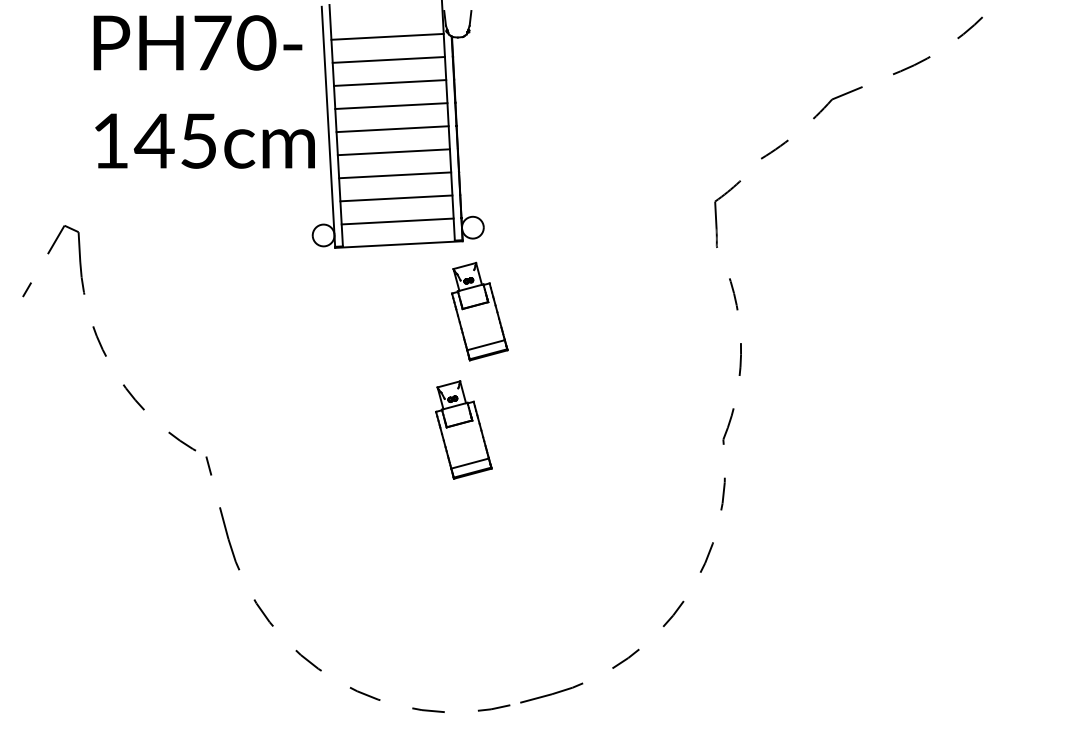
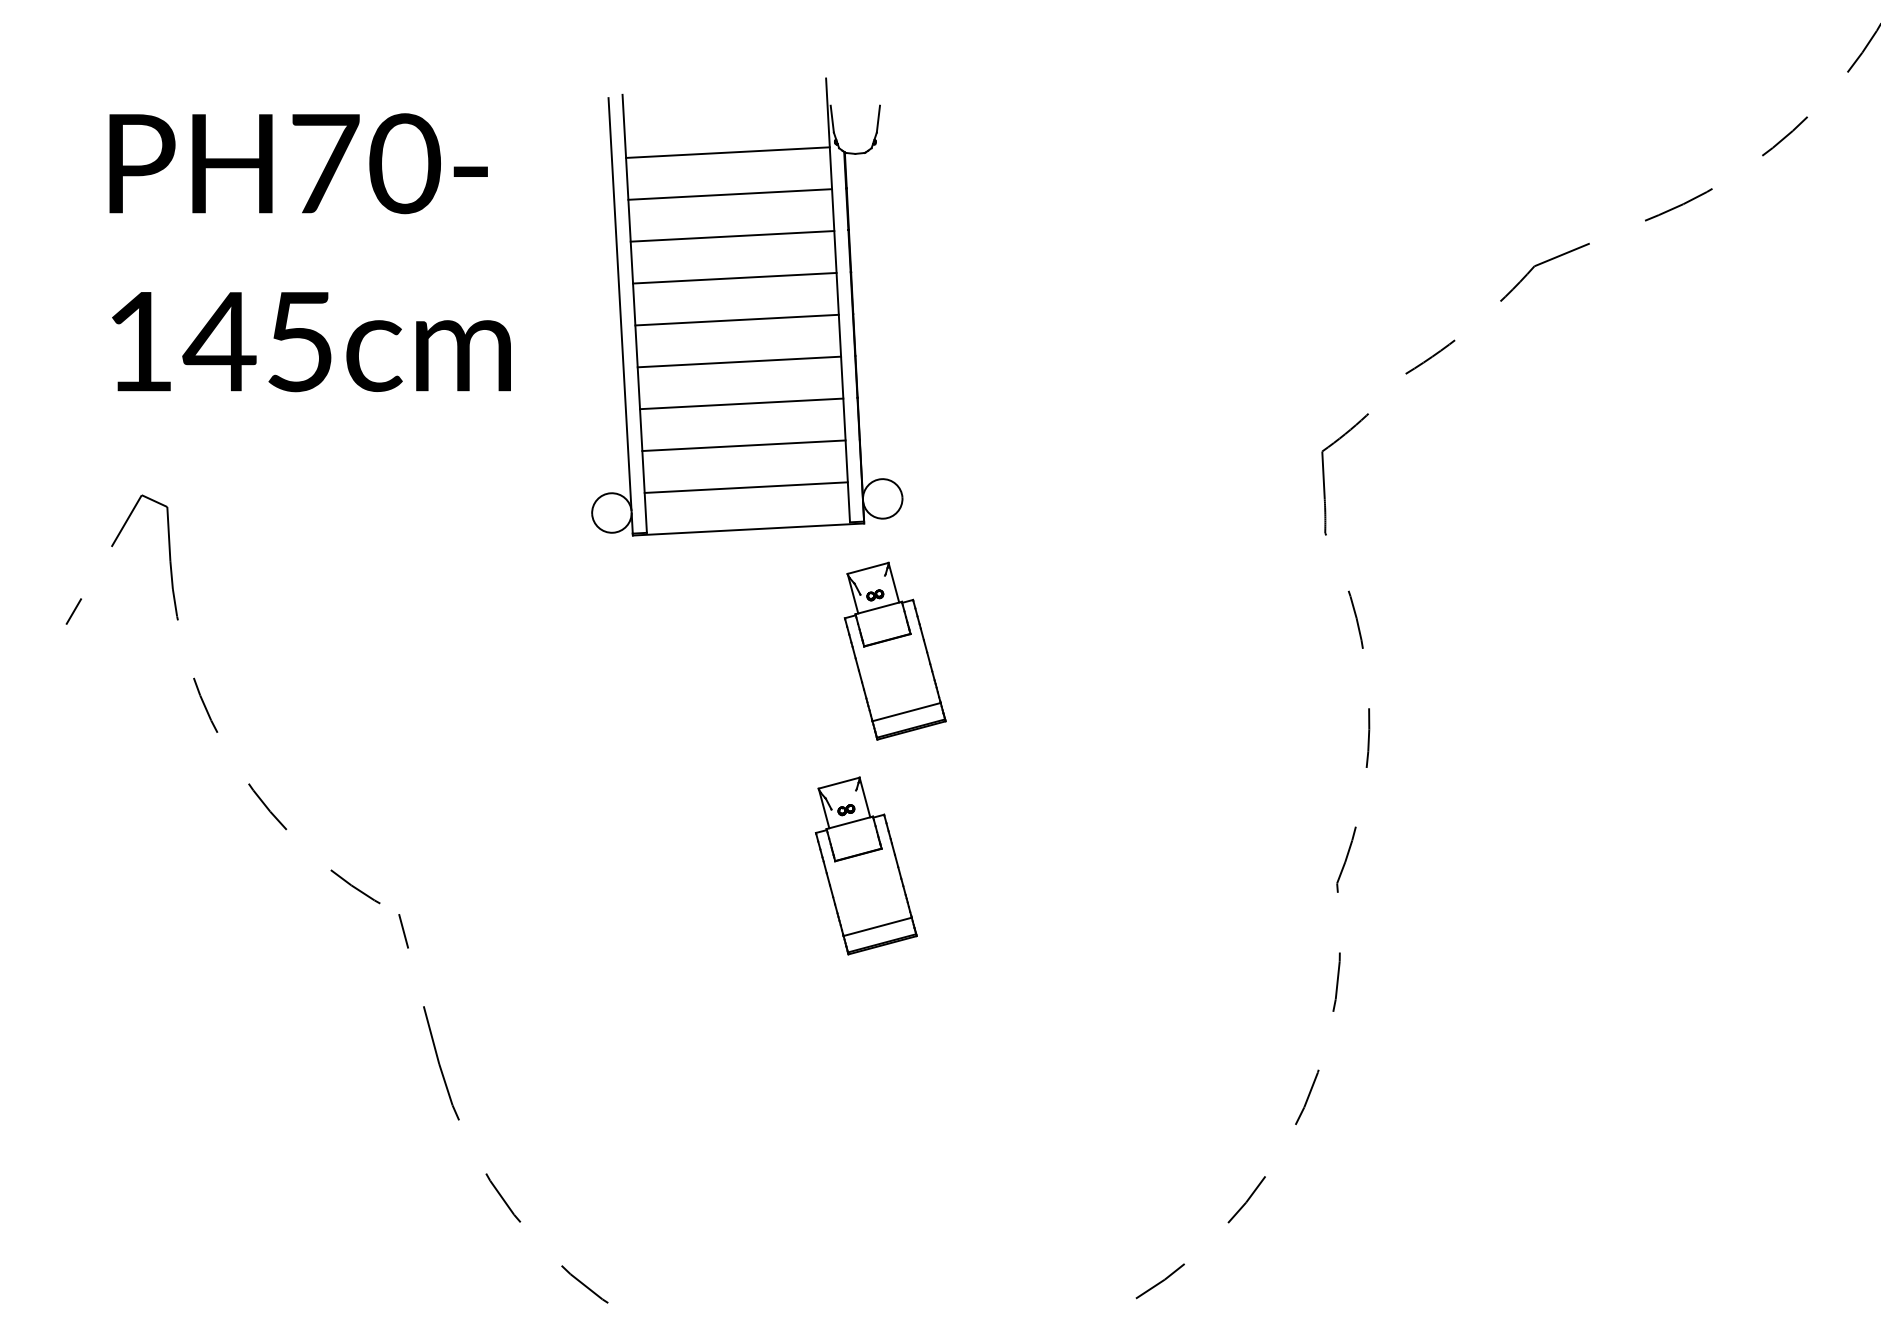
text: (203, 91) -> (308, 251), moved

